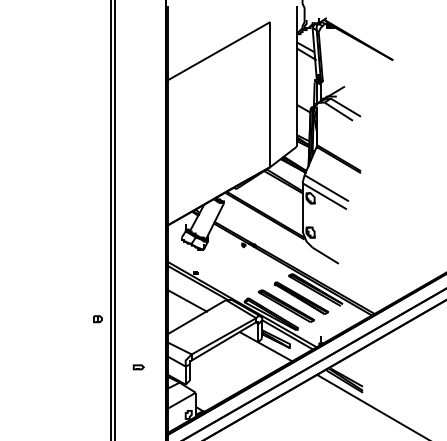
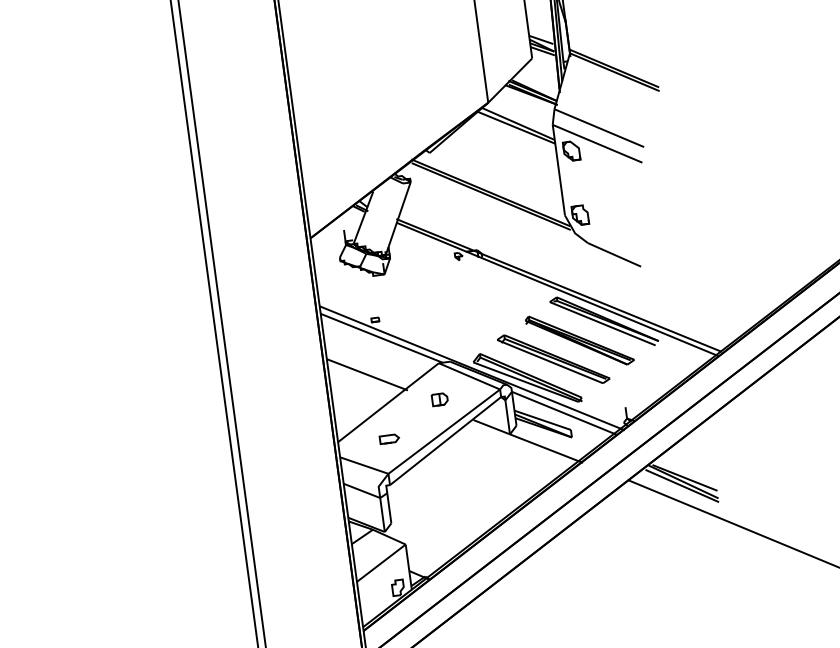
part: (97, 319) -> (439, 400), moved
part: (138, 367) -> (389, 439), moved

